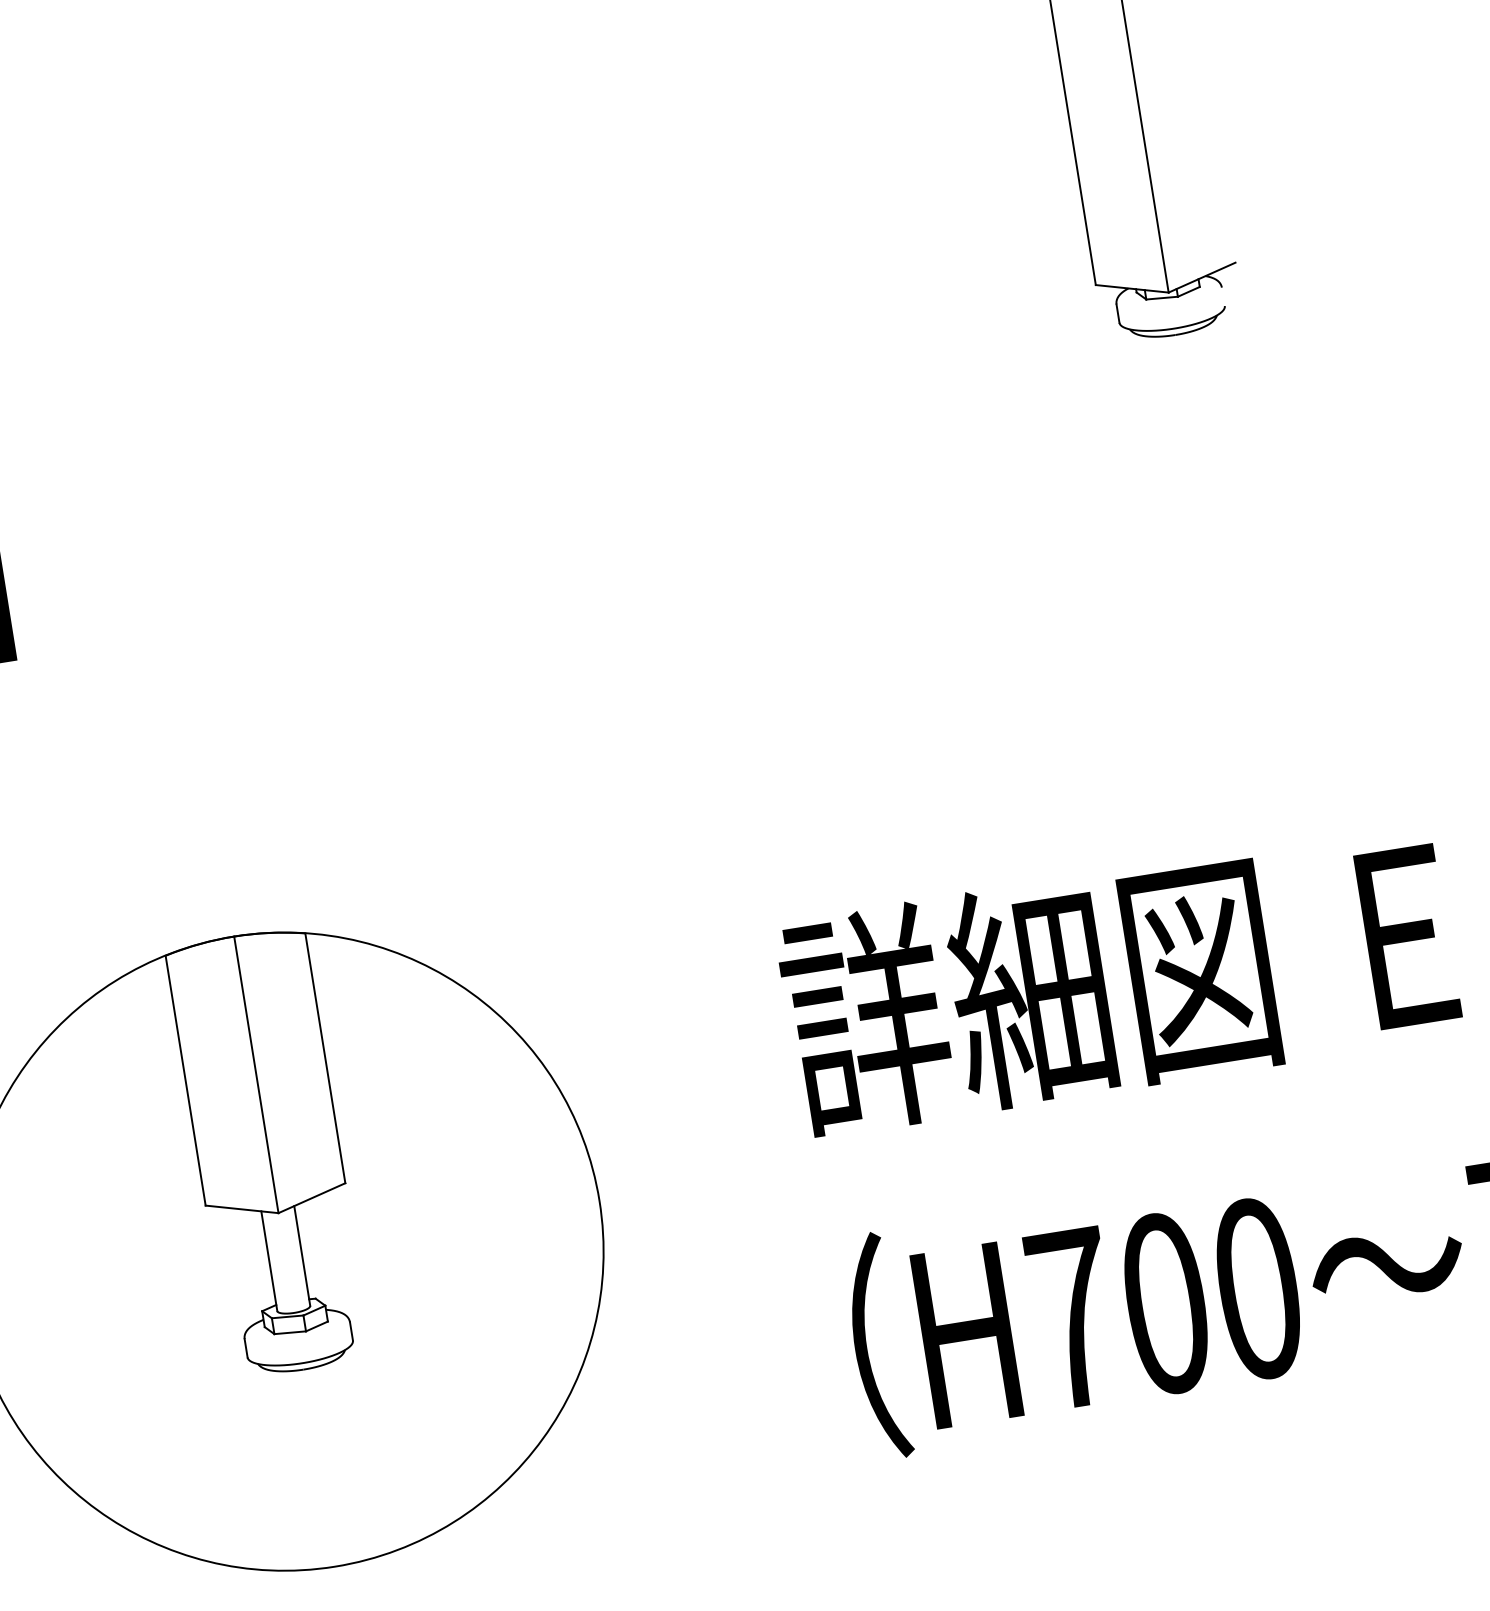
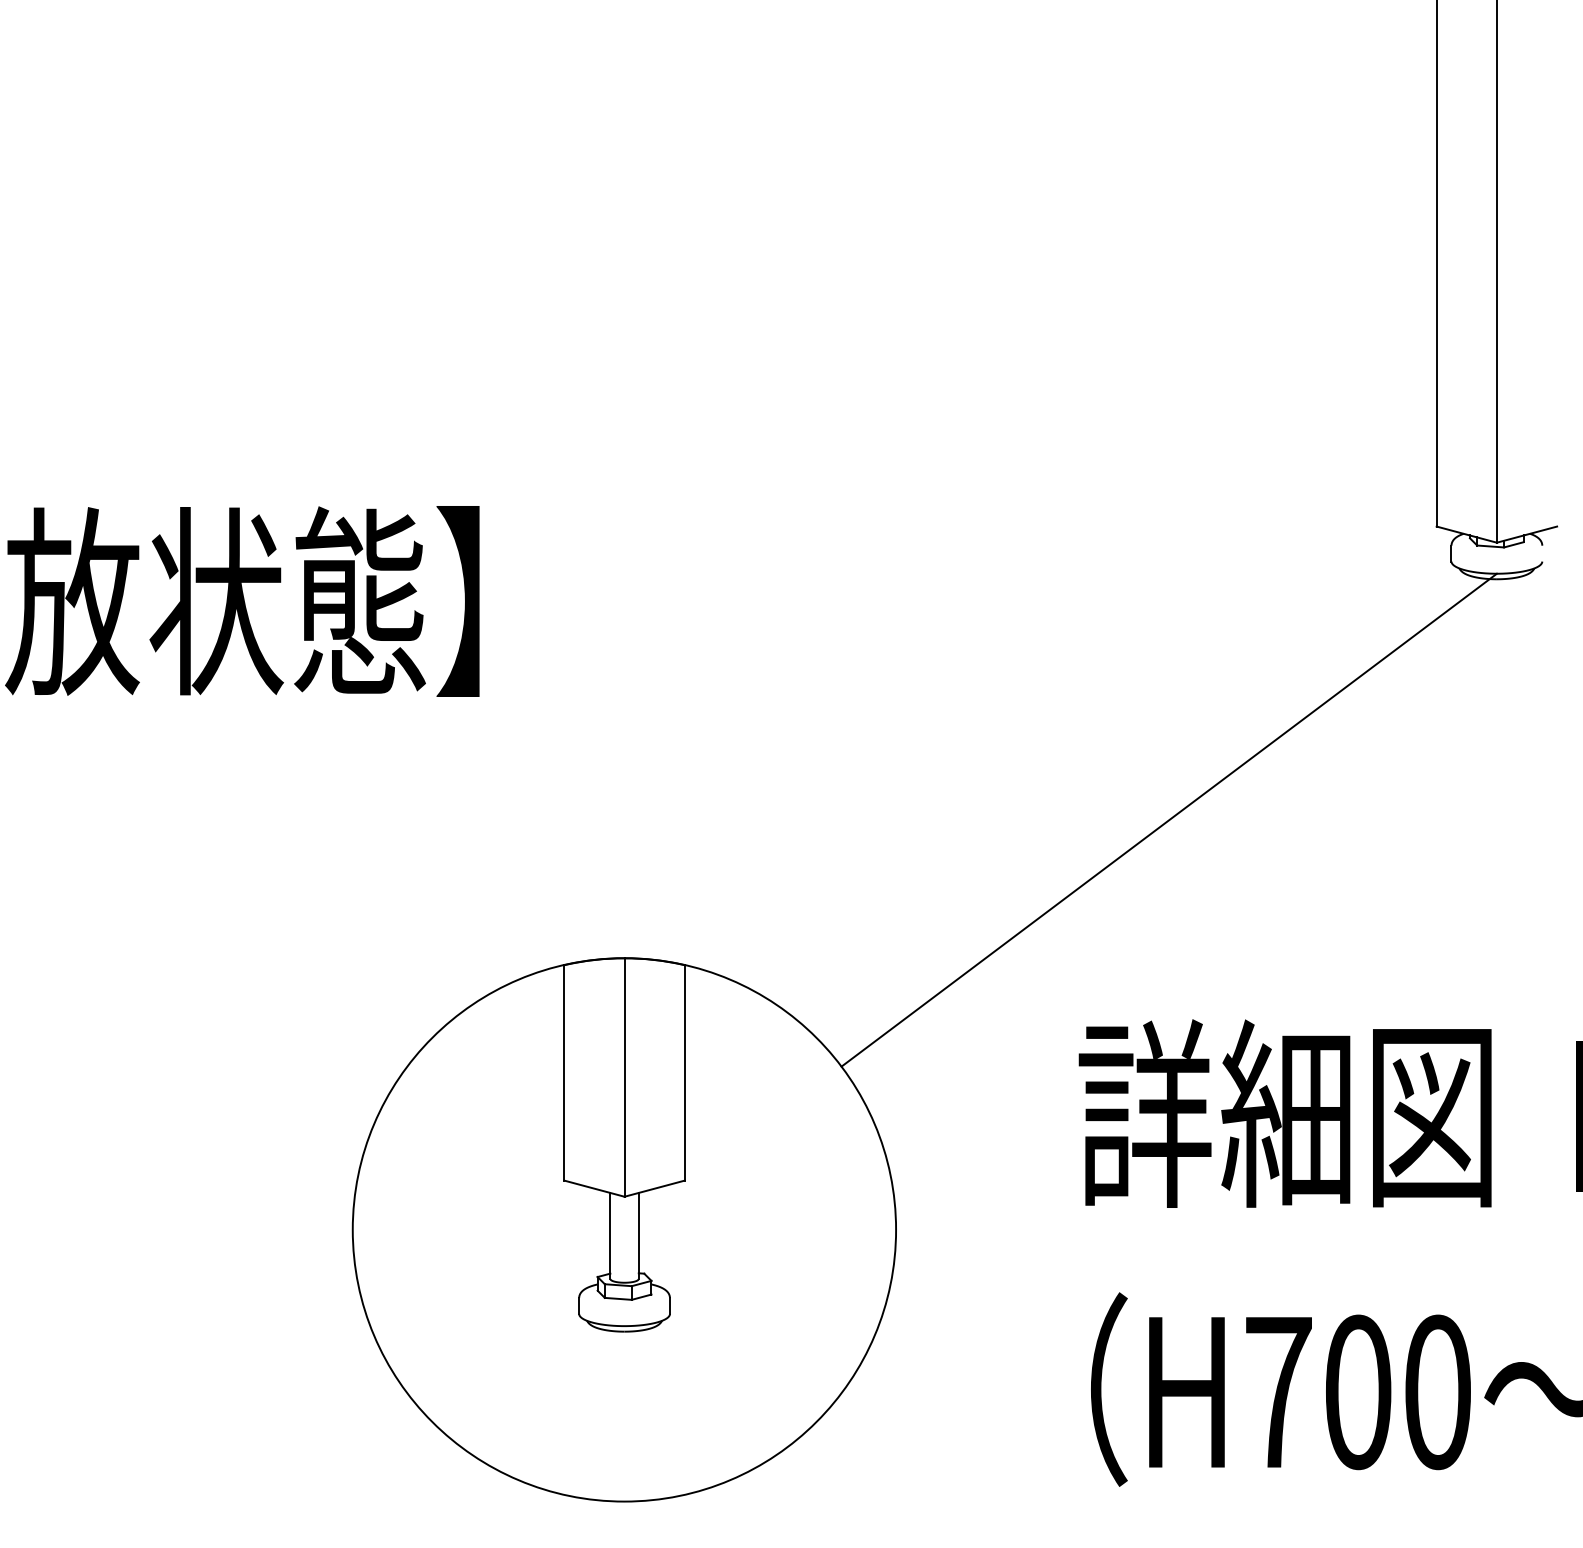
line: (839, 674) -> (1168, 819), added

